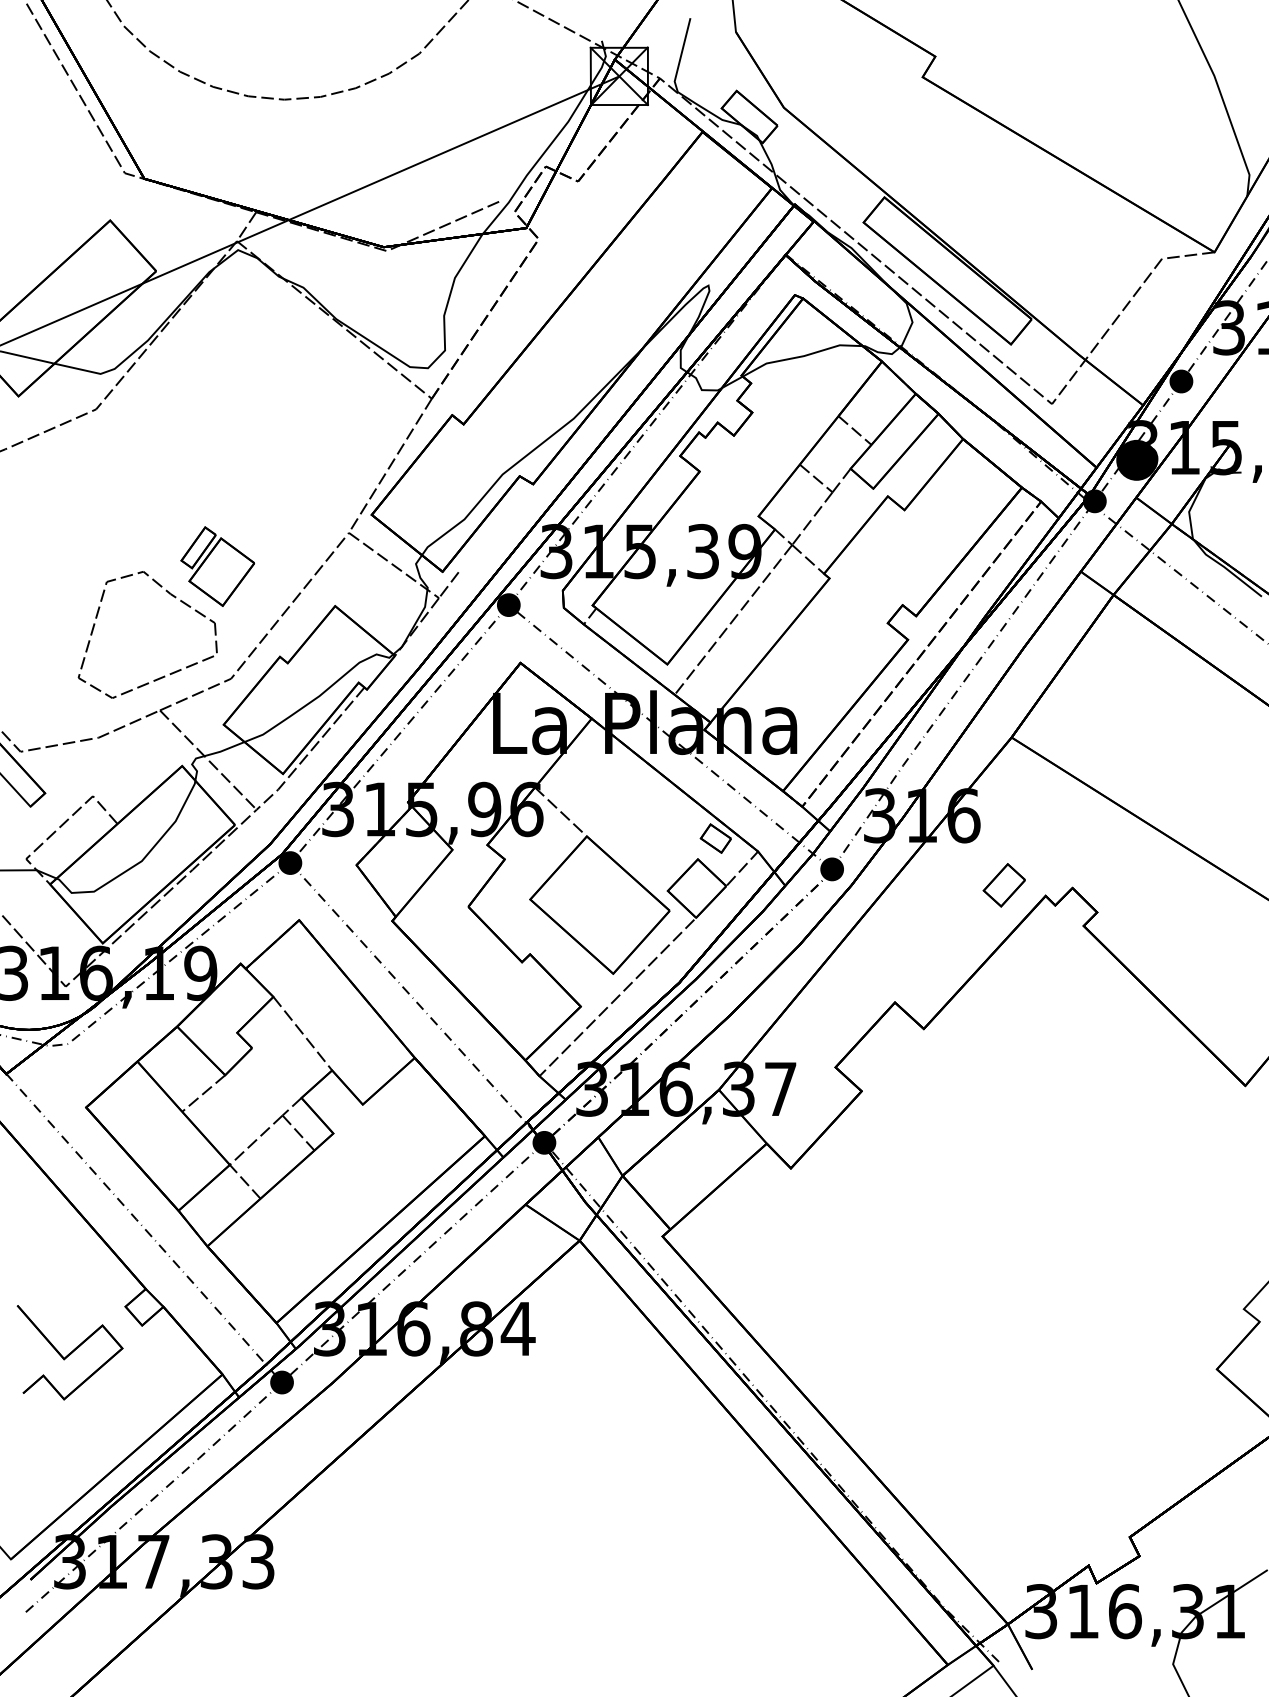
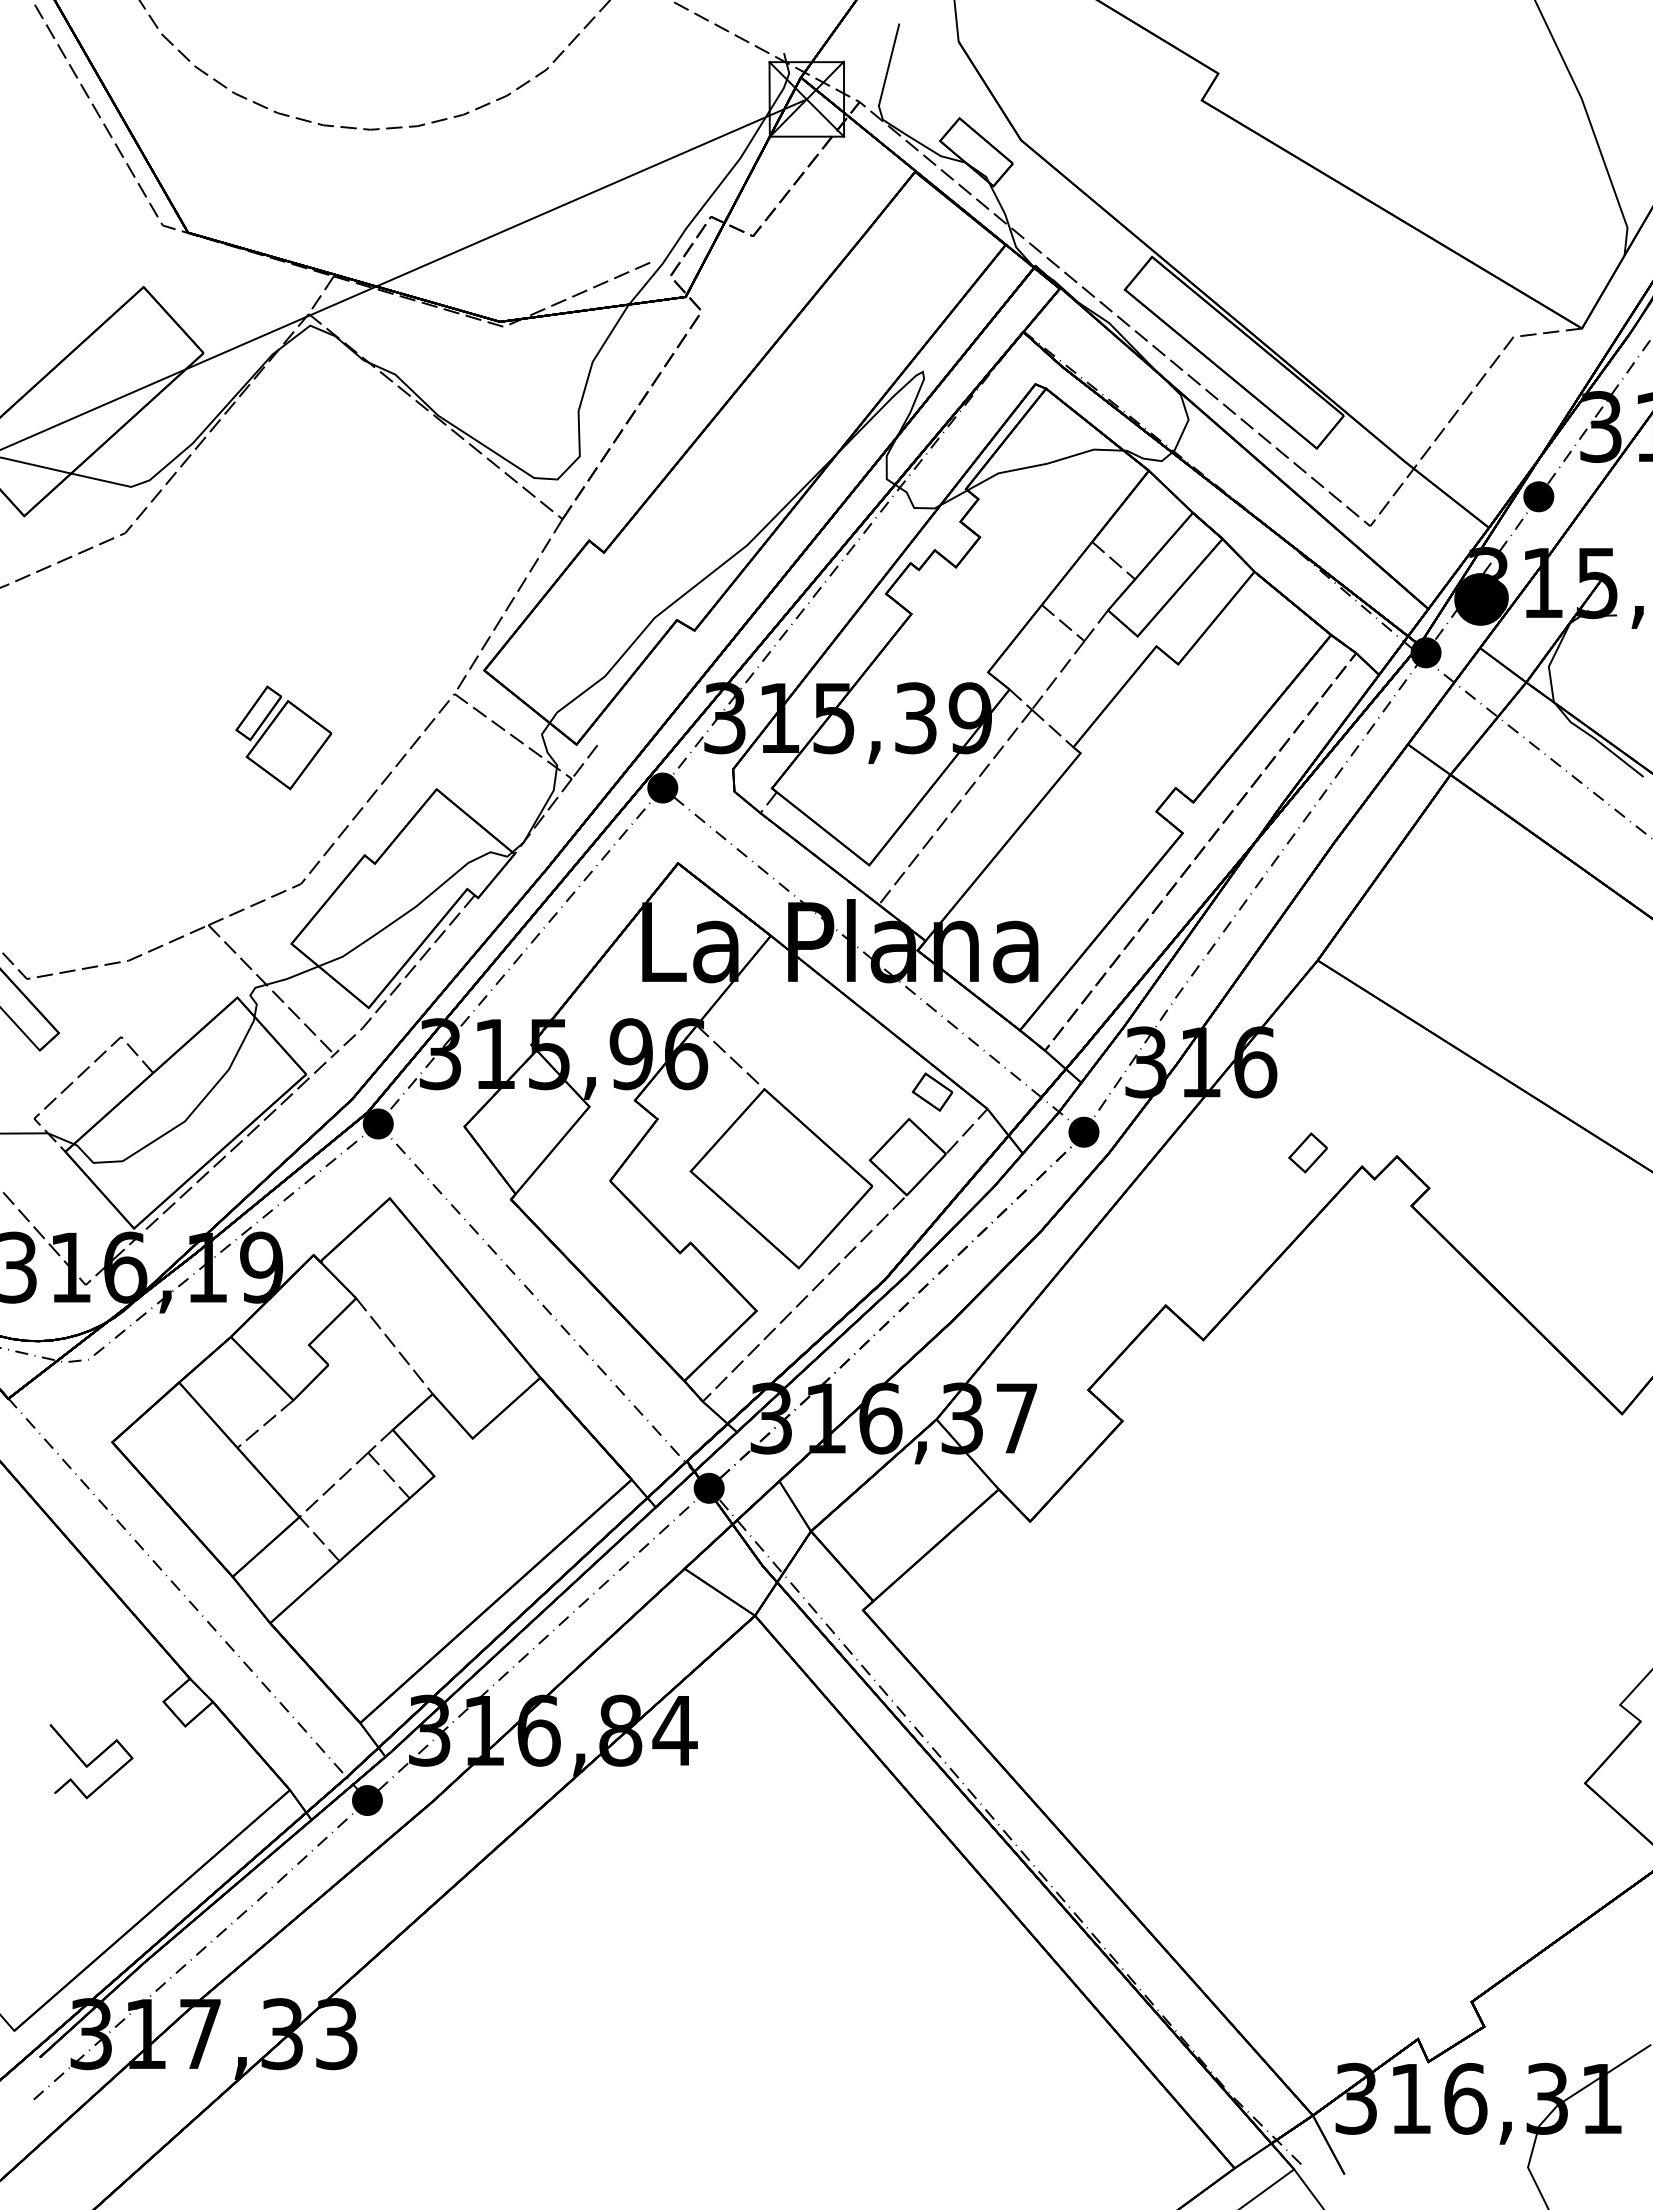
part: (163, 676) -> (212, 880), removed
part: (1003, 884) -> (1307, 1152), size x0.7
part: (70, 1352) -> (91, 1761), size x0.6

